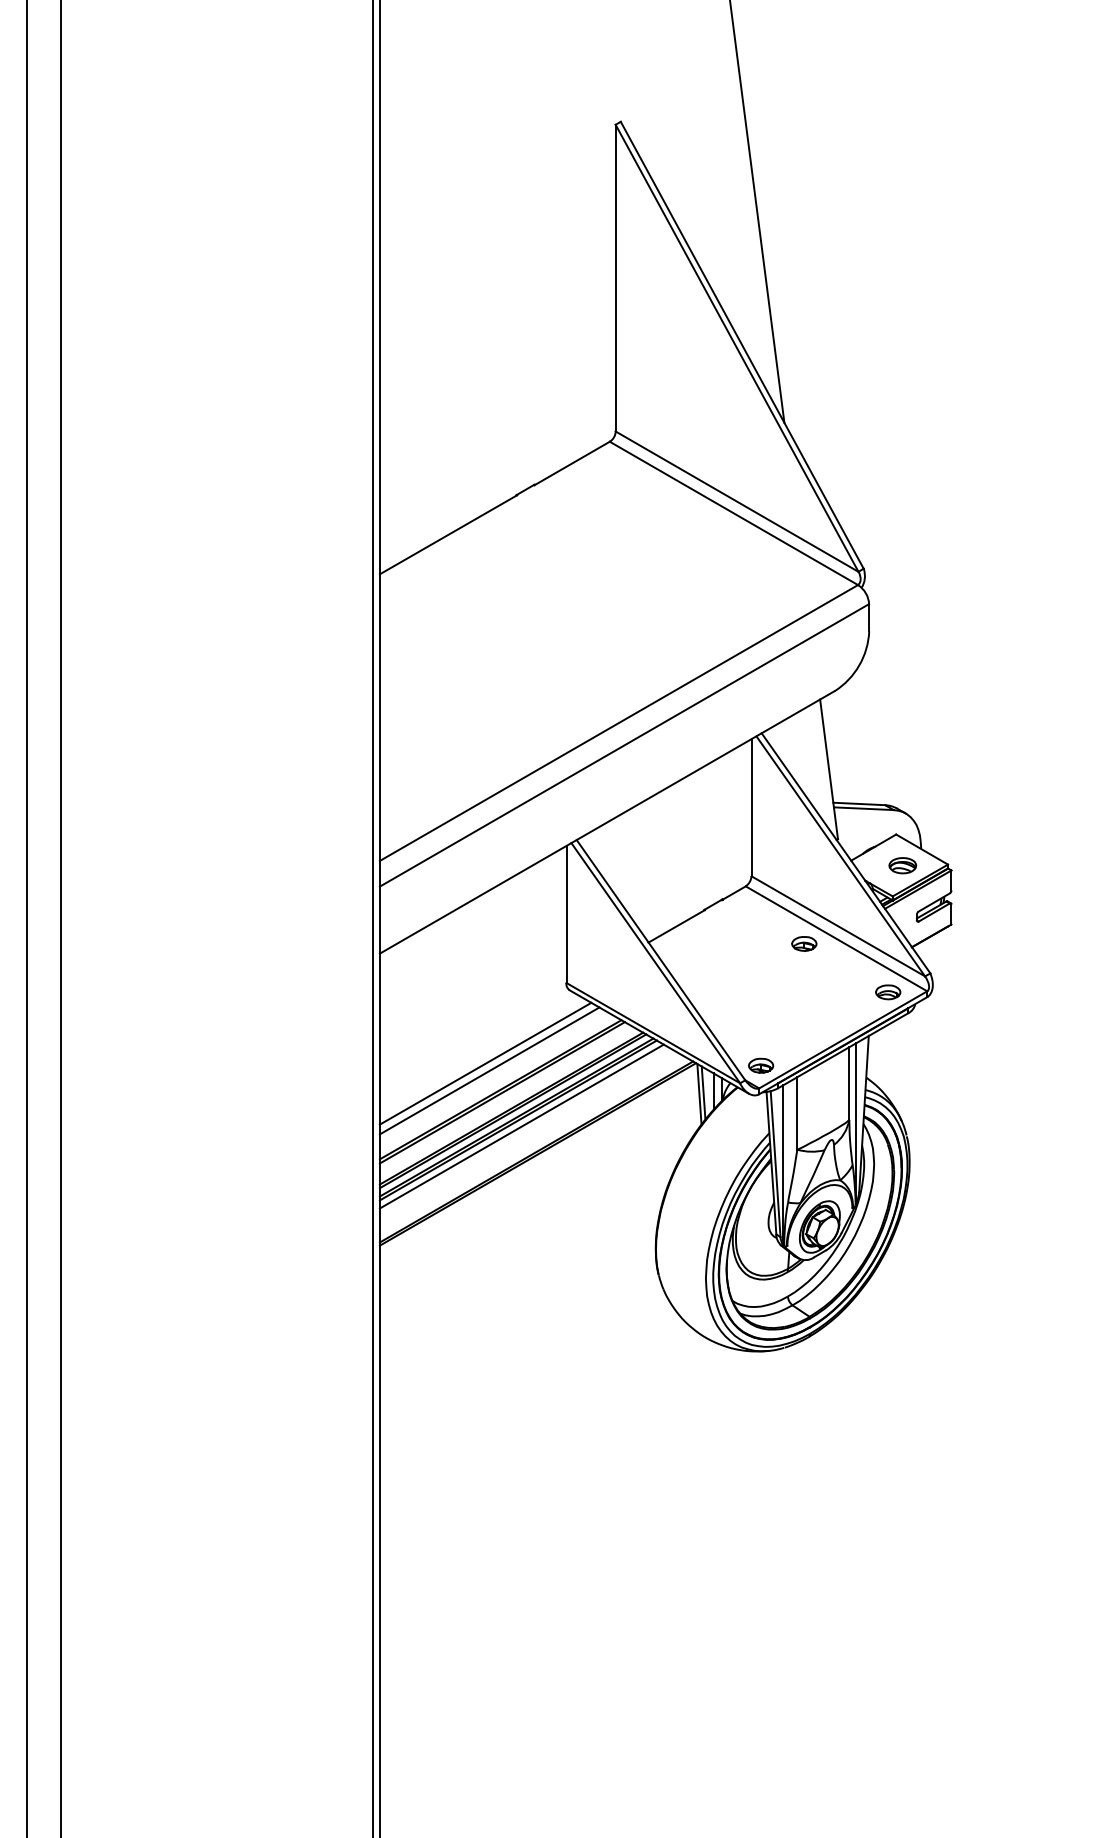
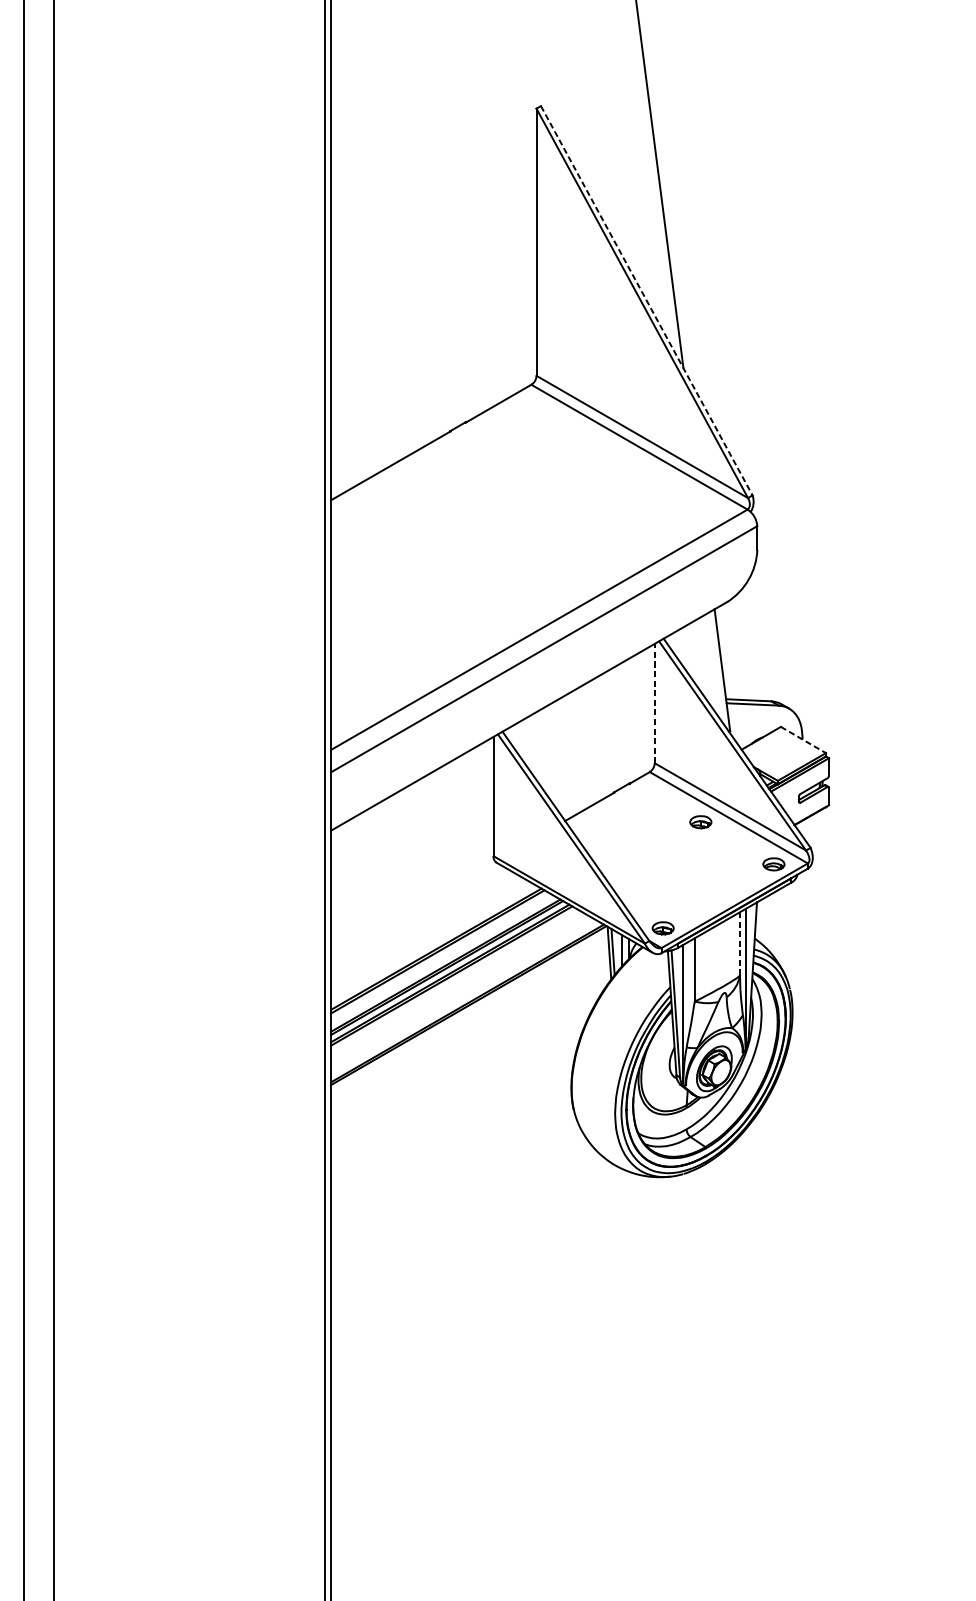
line: (742, 345) -> (646, 300), solid -> dashed
line: (751, 807) -> (654, 703), solid -> dashed
line: (922, 849) -> (803, 739), solid -> dashed
part: (902, 865) -> (786, 753), removed
line: (485, 1063) -> (423, 926), removed
line: (489, 1070) -> (426, 932), removed
line: (849, 1083) -> (740, 943), solid -> dashed
line: (521, 1126) -> (454, 981), removed

